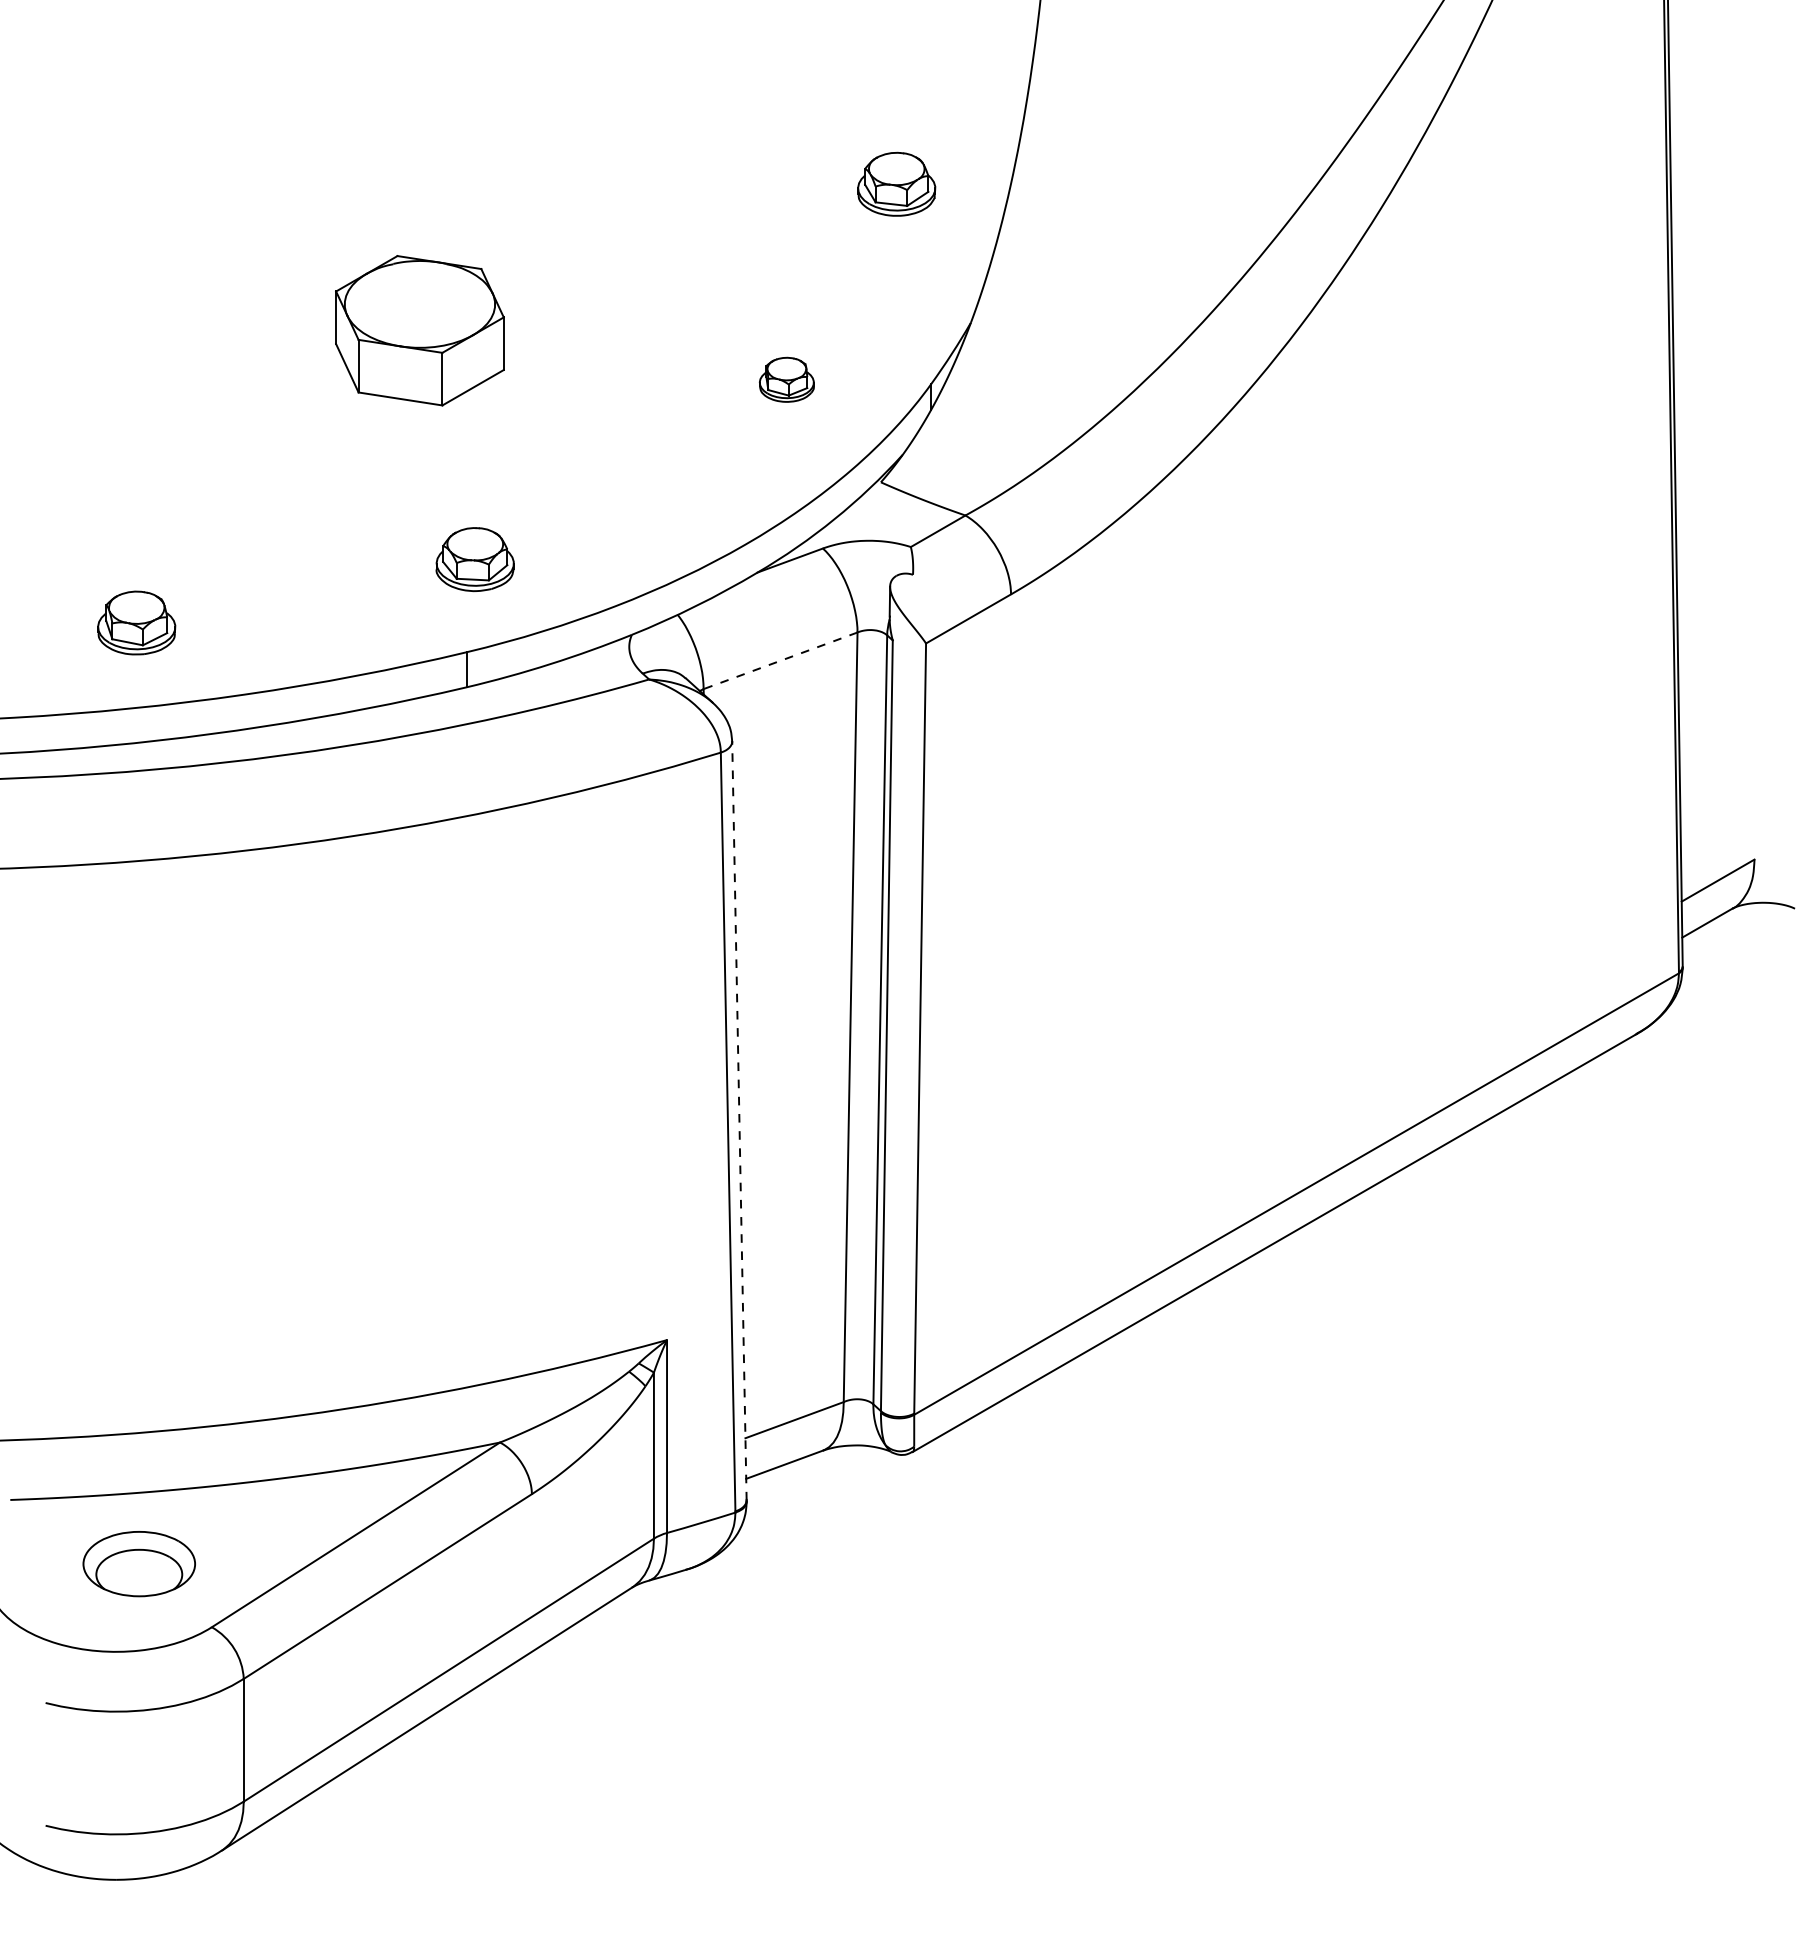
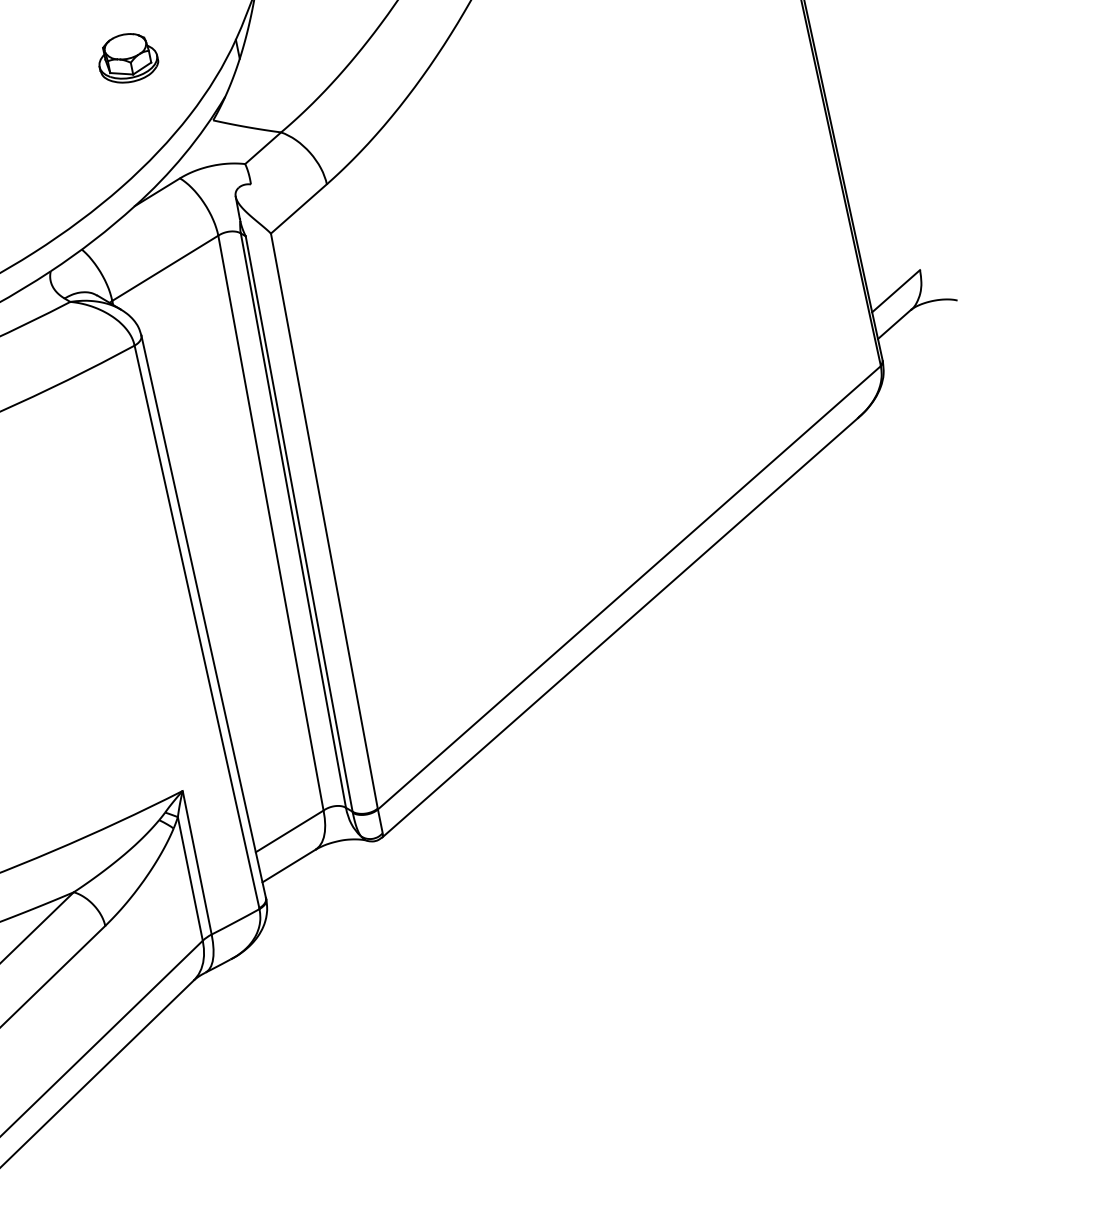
part: (786, 379) -> (127, 58), size x1.43
line: (780, 660) -> (165, 268), dashed -> solid
line: (739, 1120) -> (203, 616), dashed -> solid

